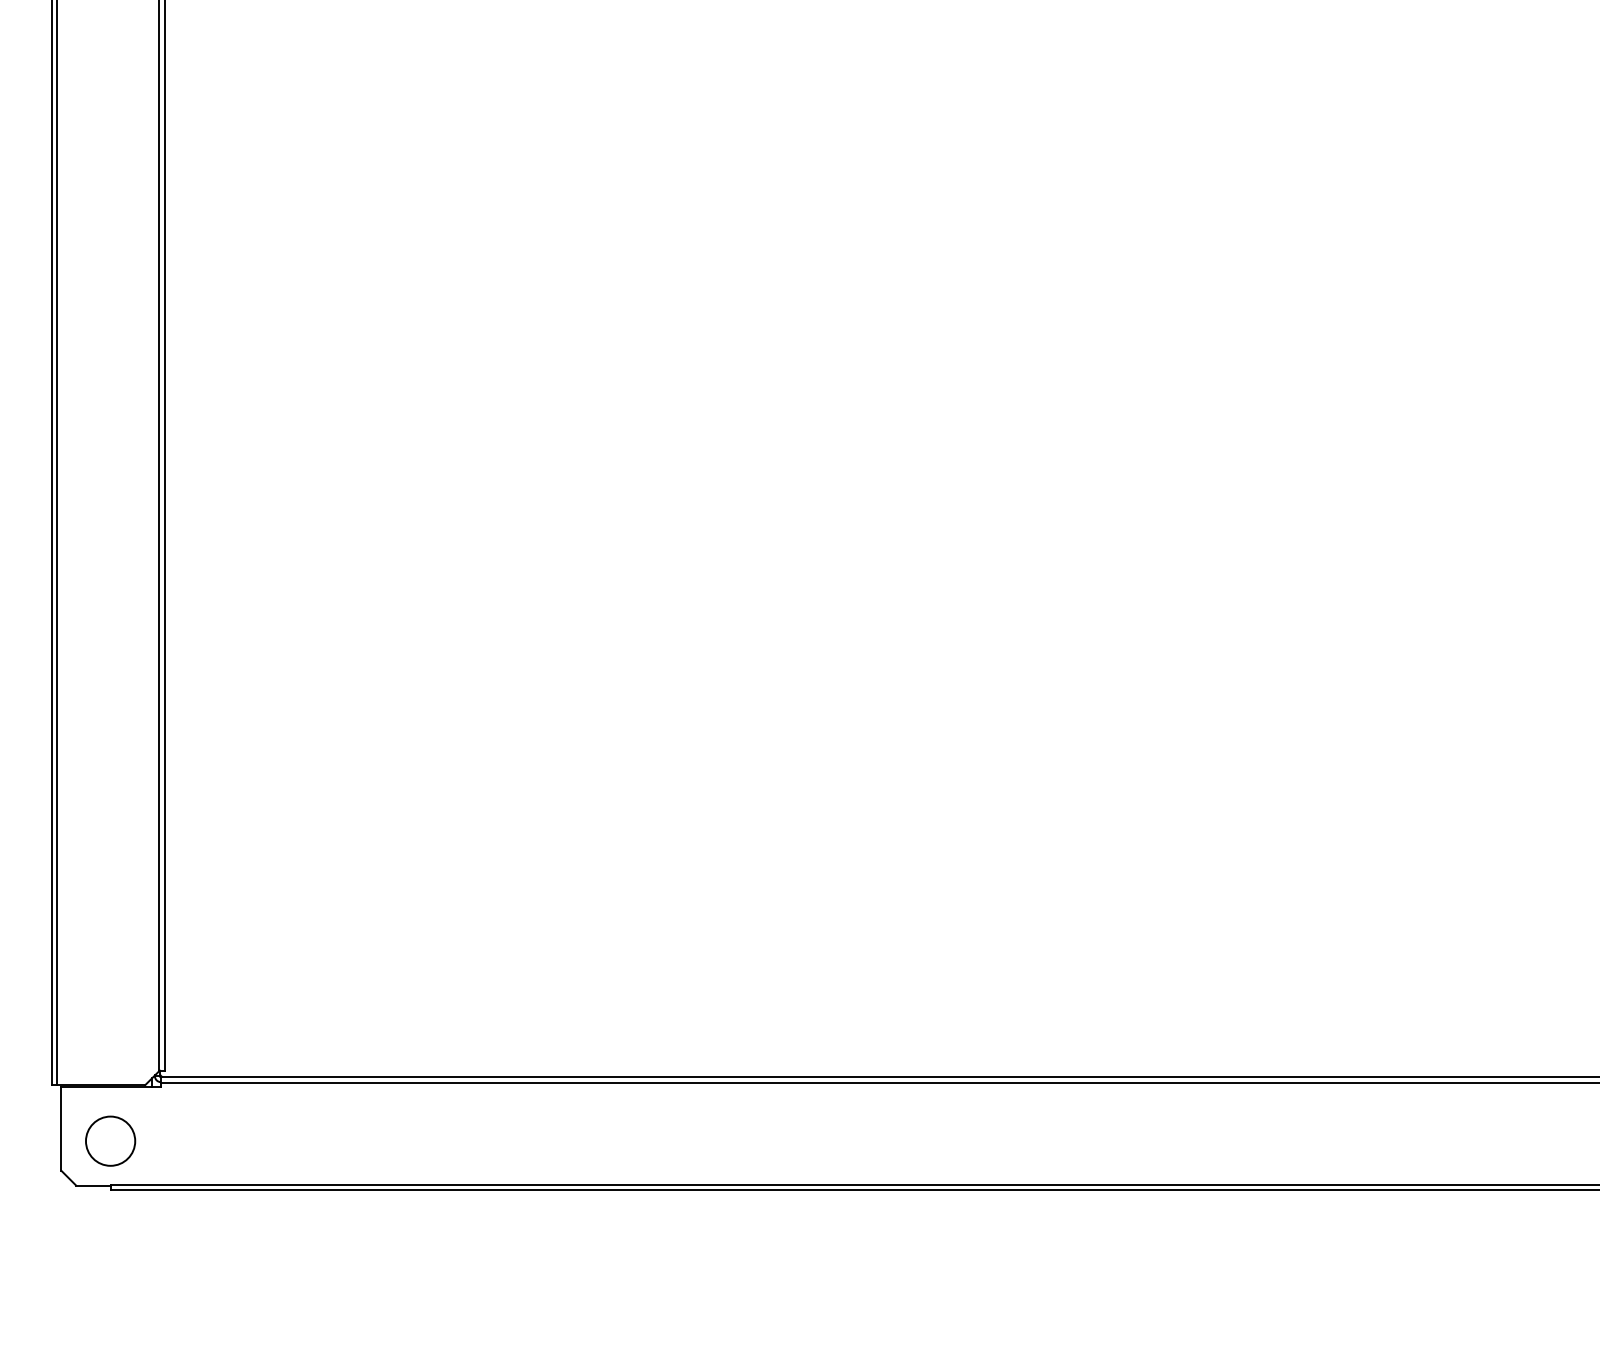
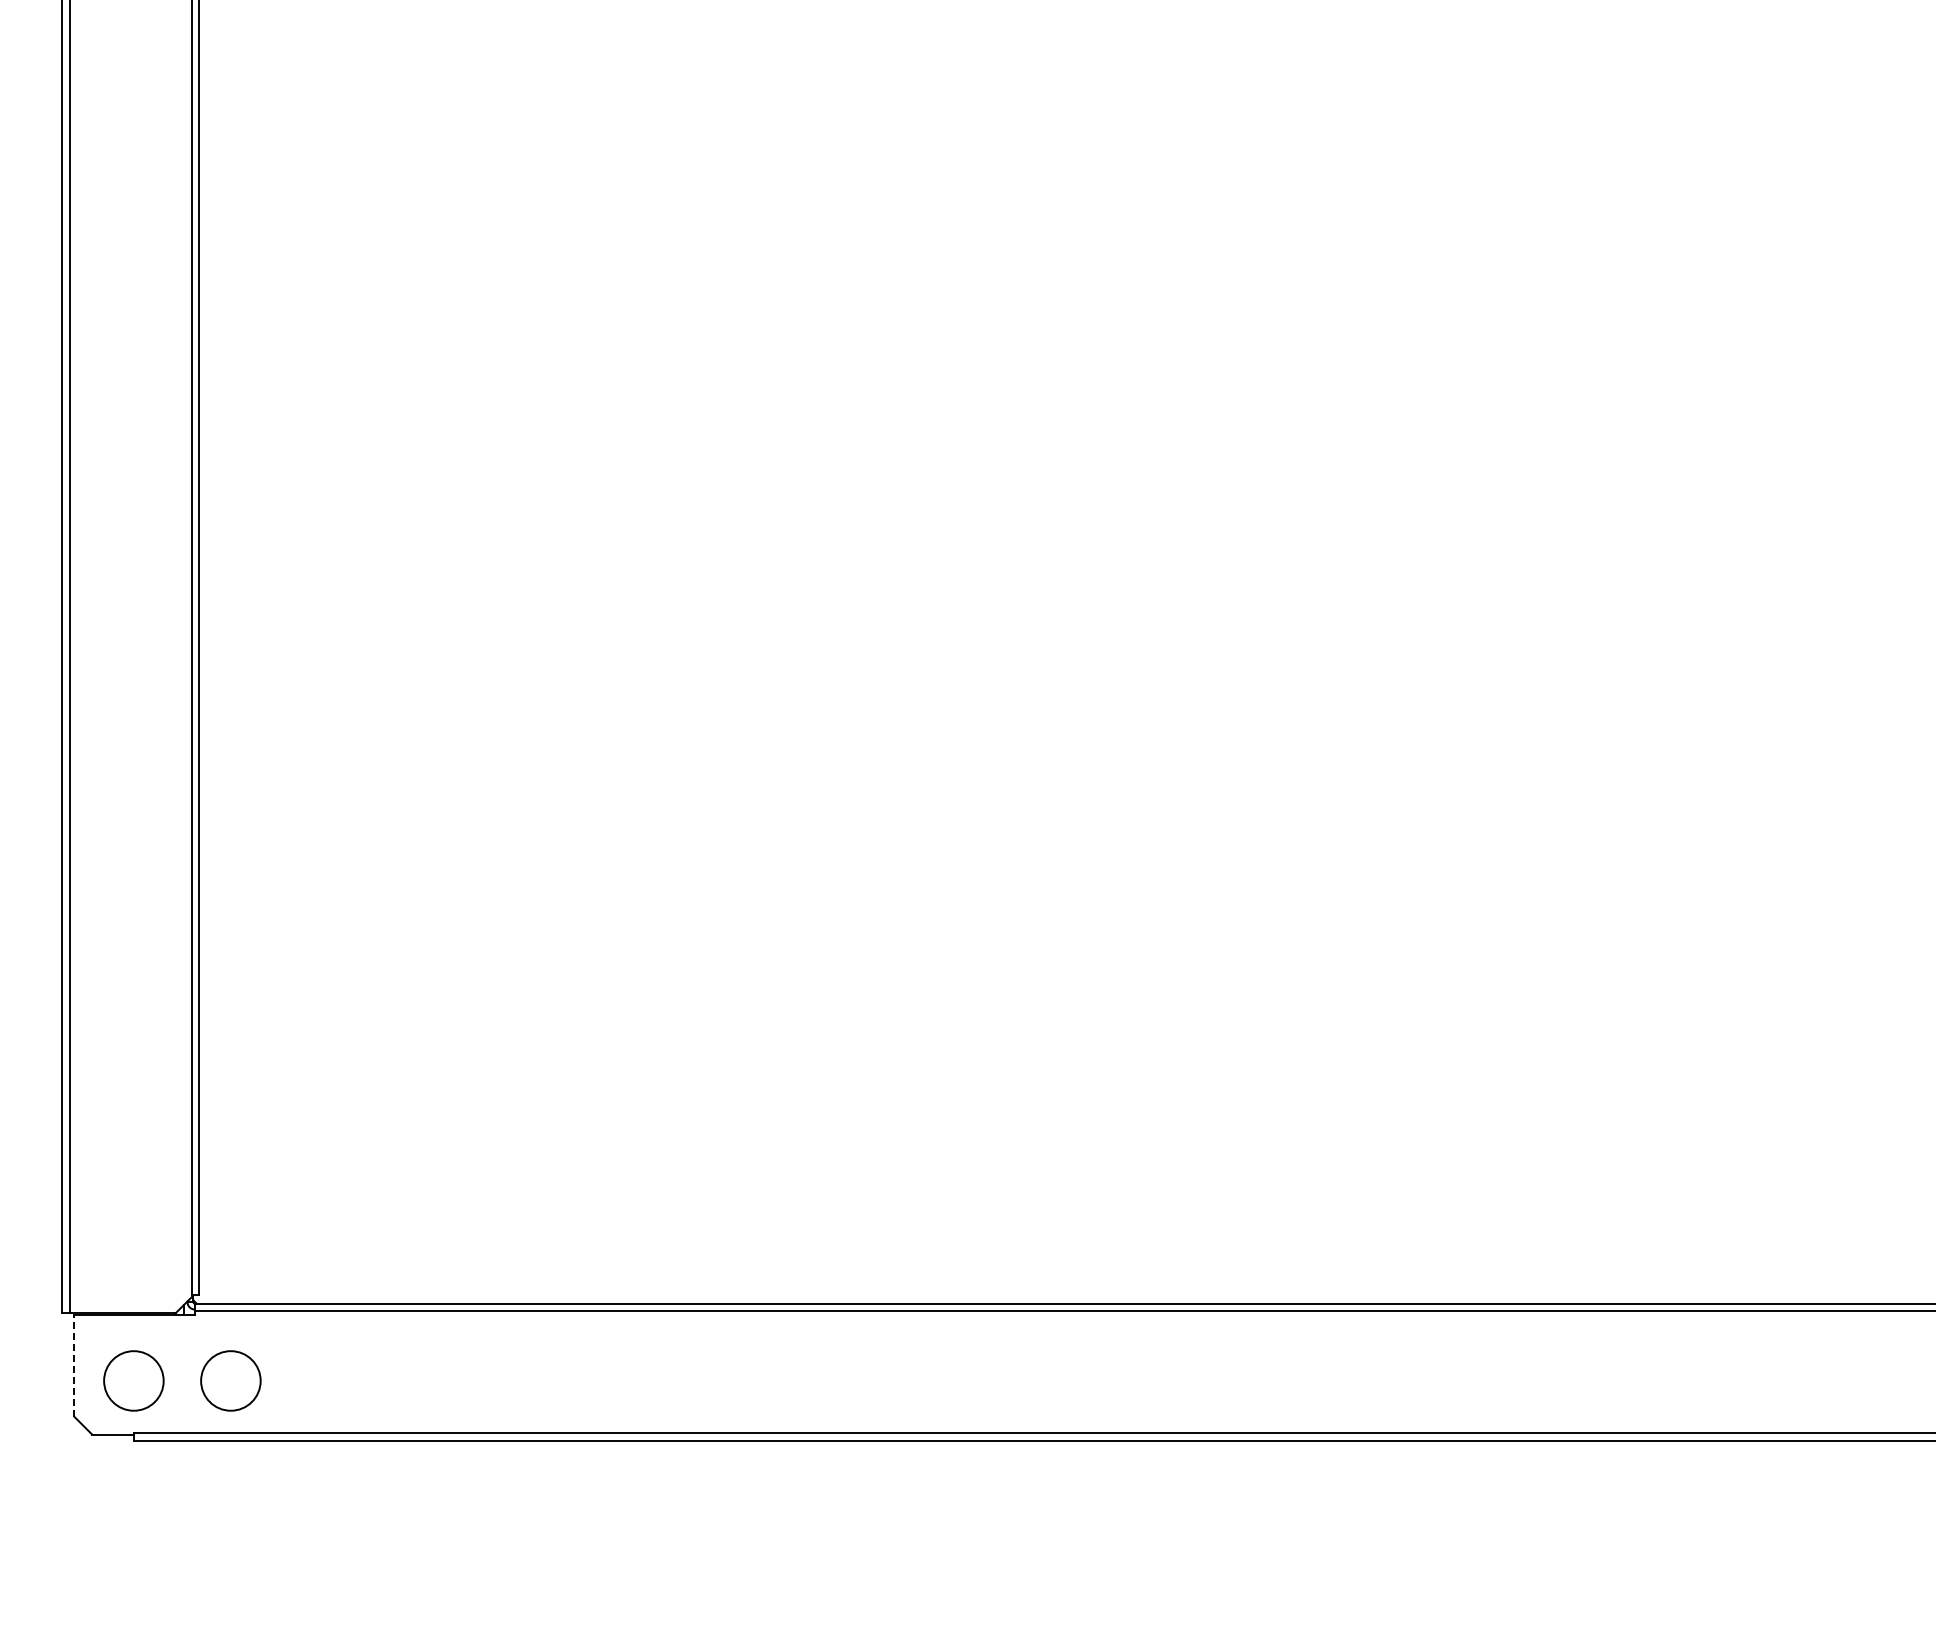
line: (61, 1129) -> (74, 1366), solid -> dashed
circle: (190, 1140) -> (230, 1380), added

